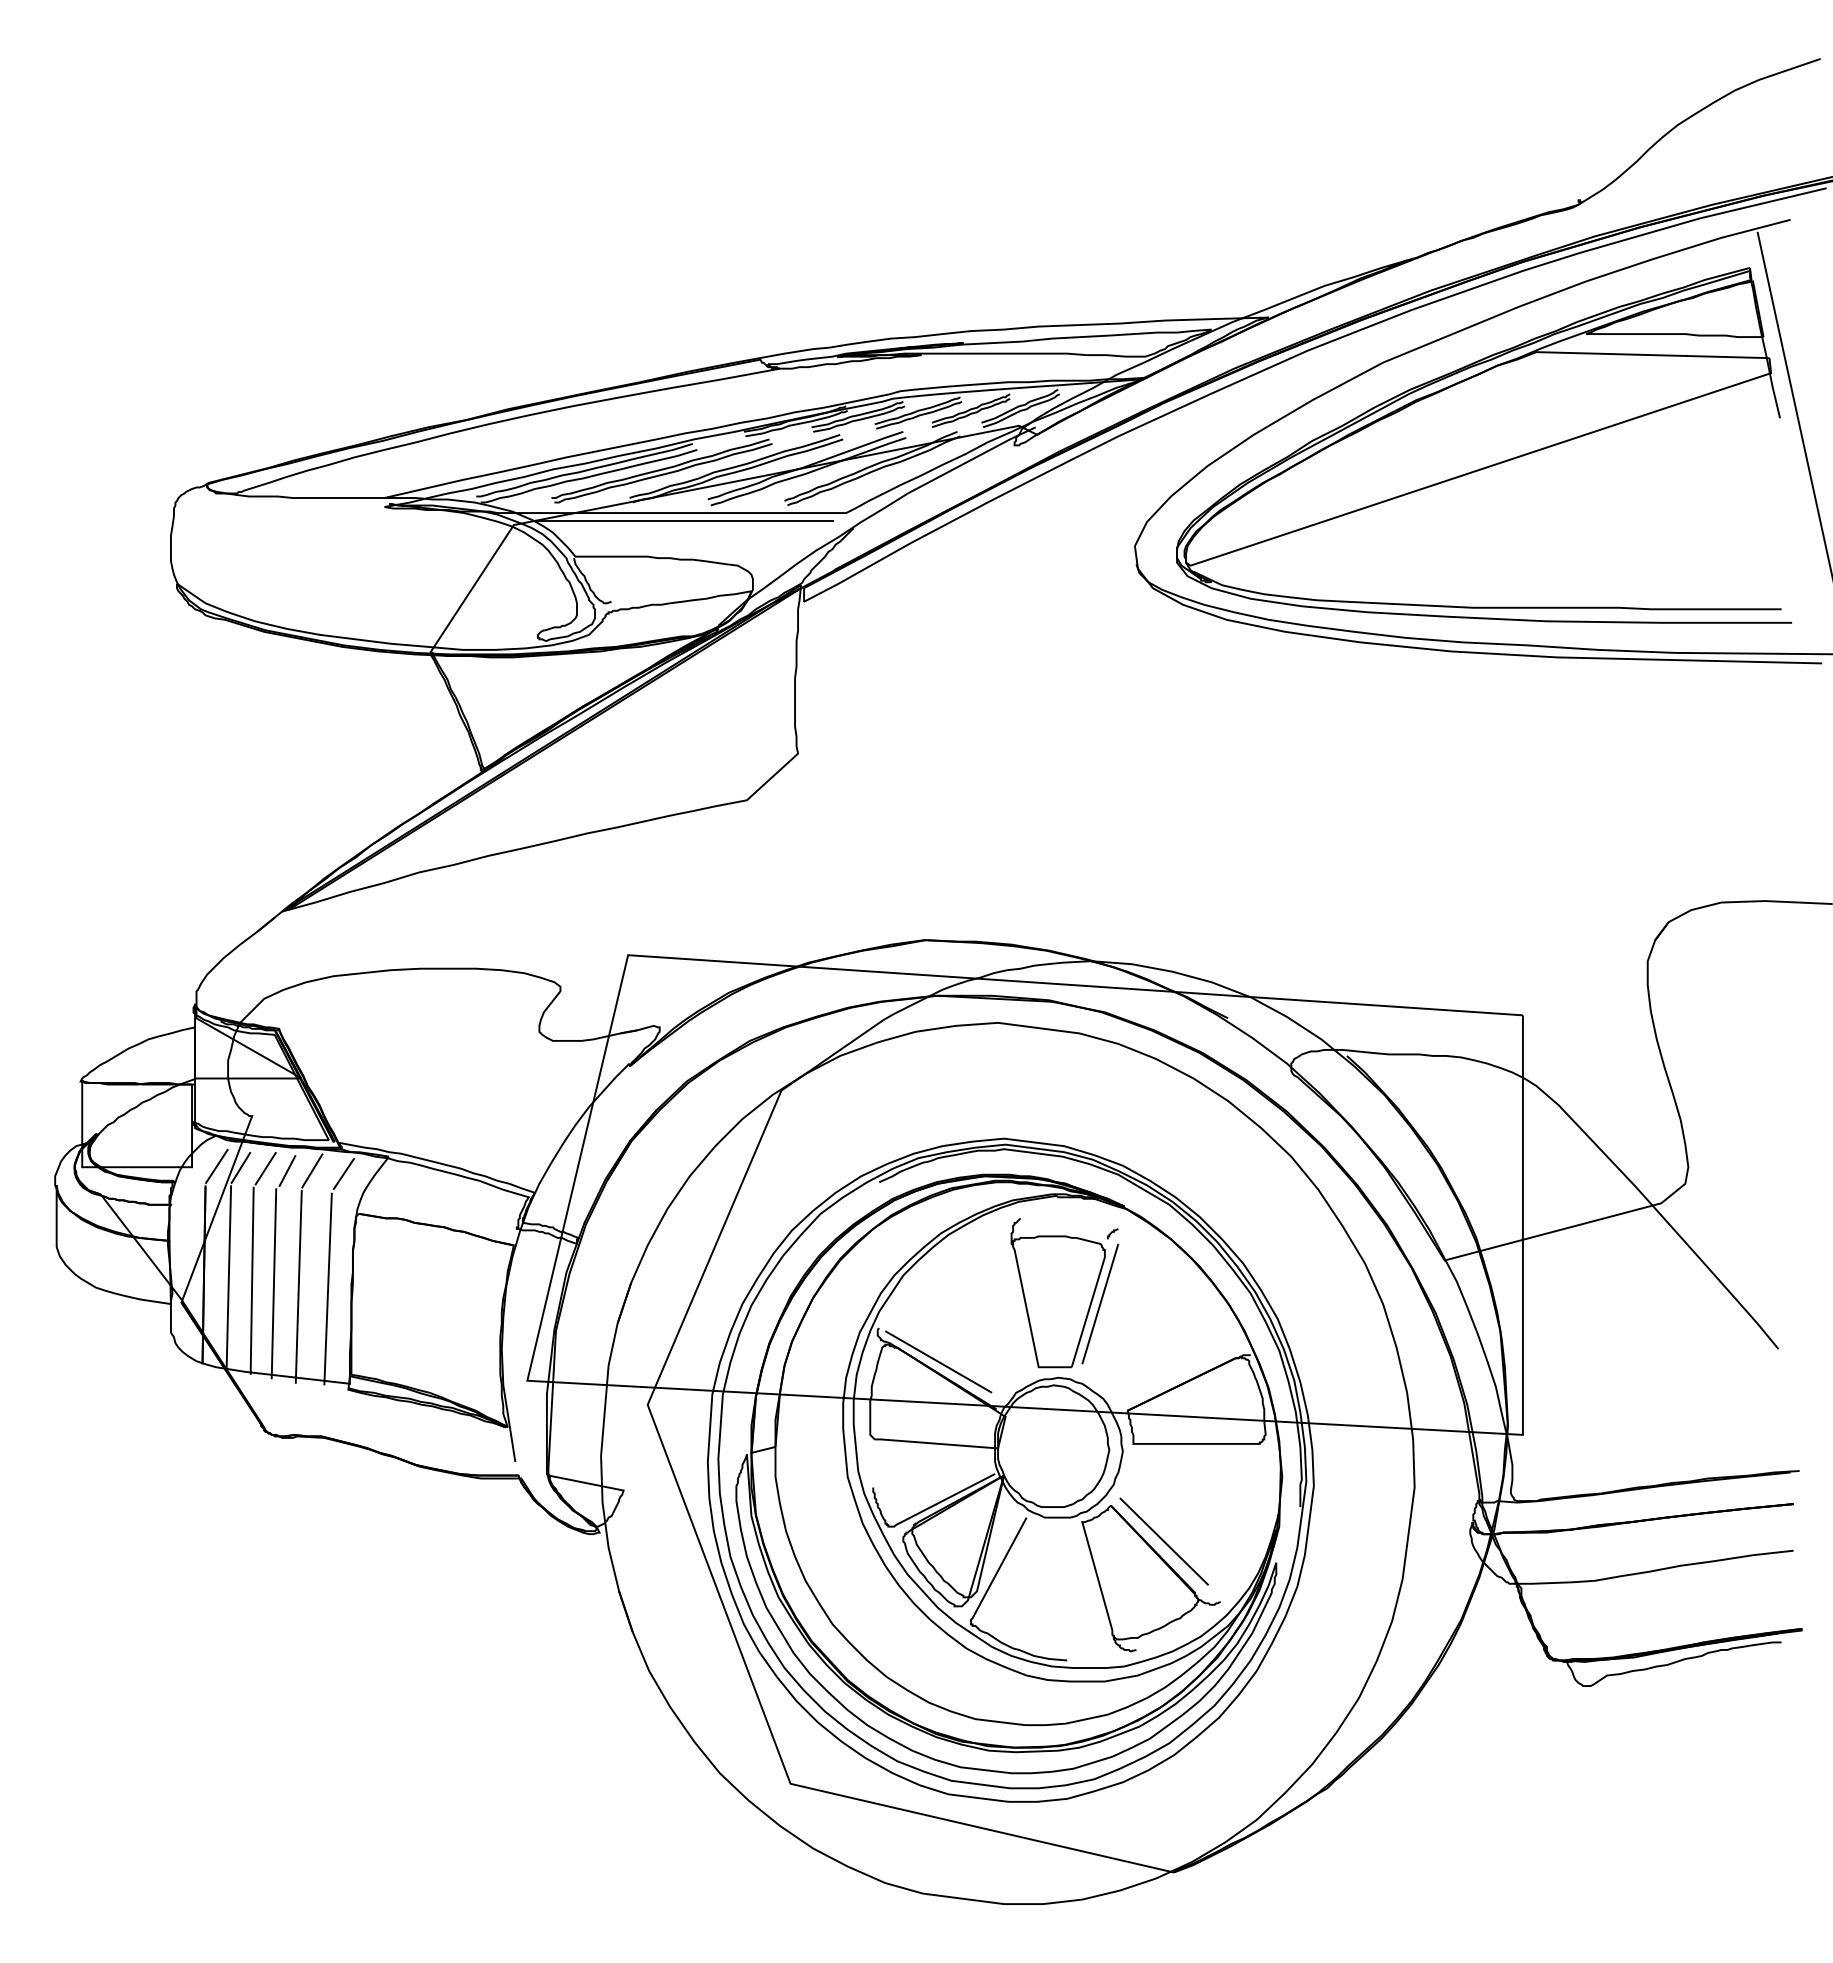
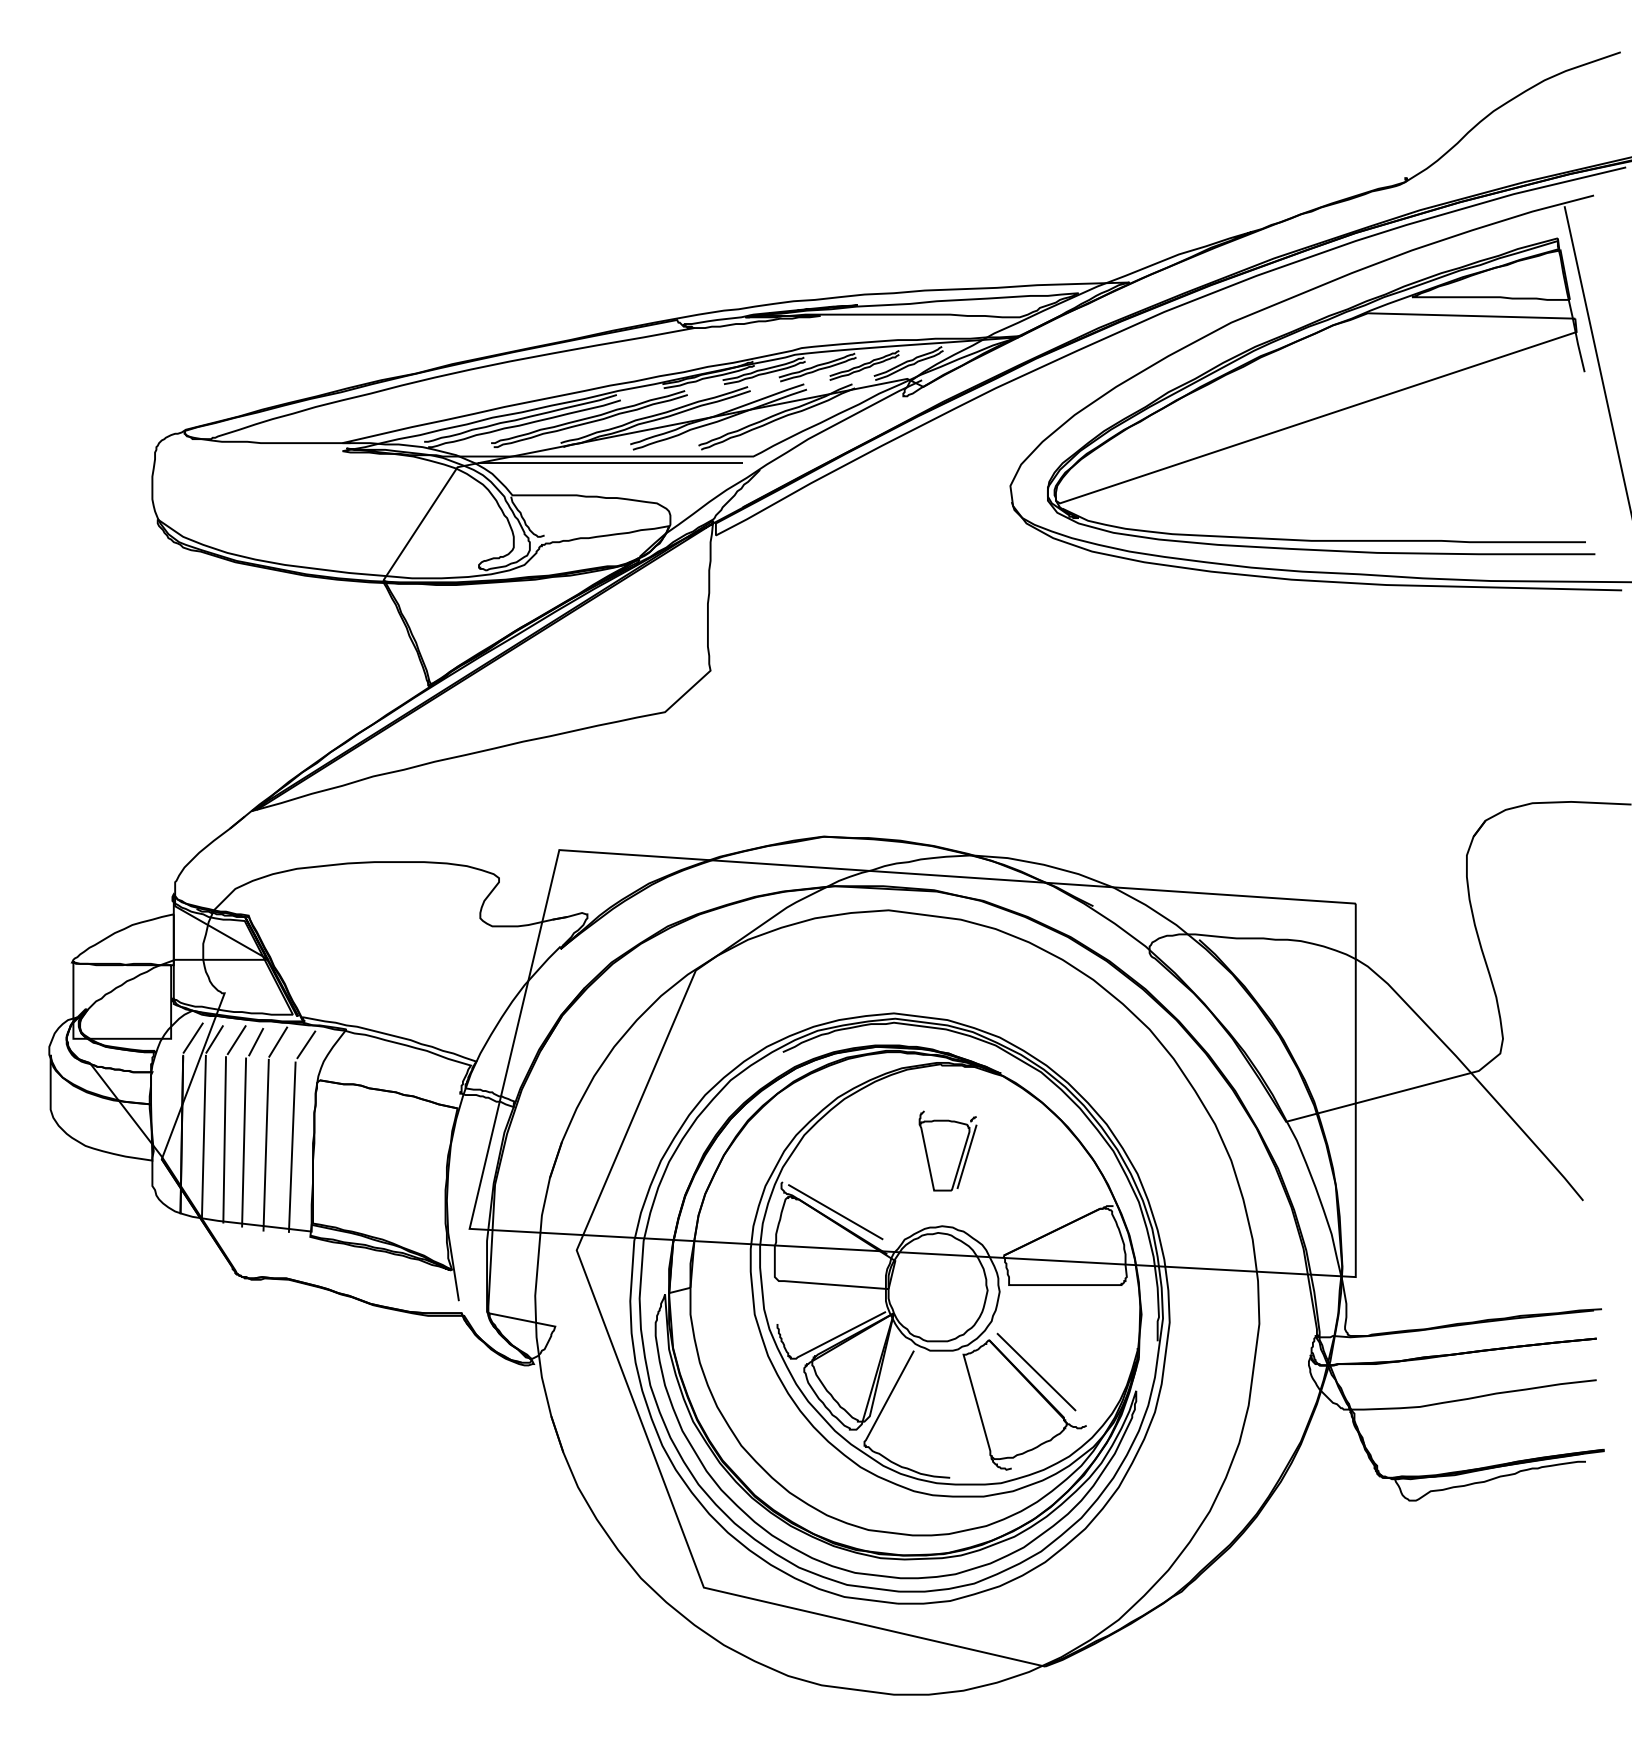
part: (1064, 1293) -> (947, 1151), size x0.6

